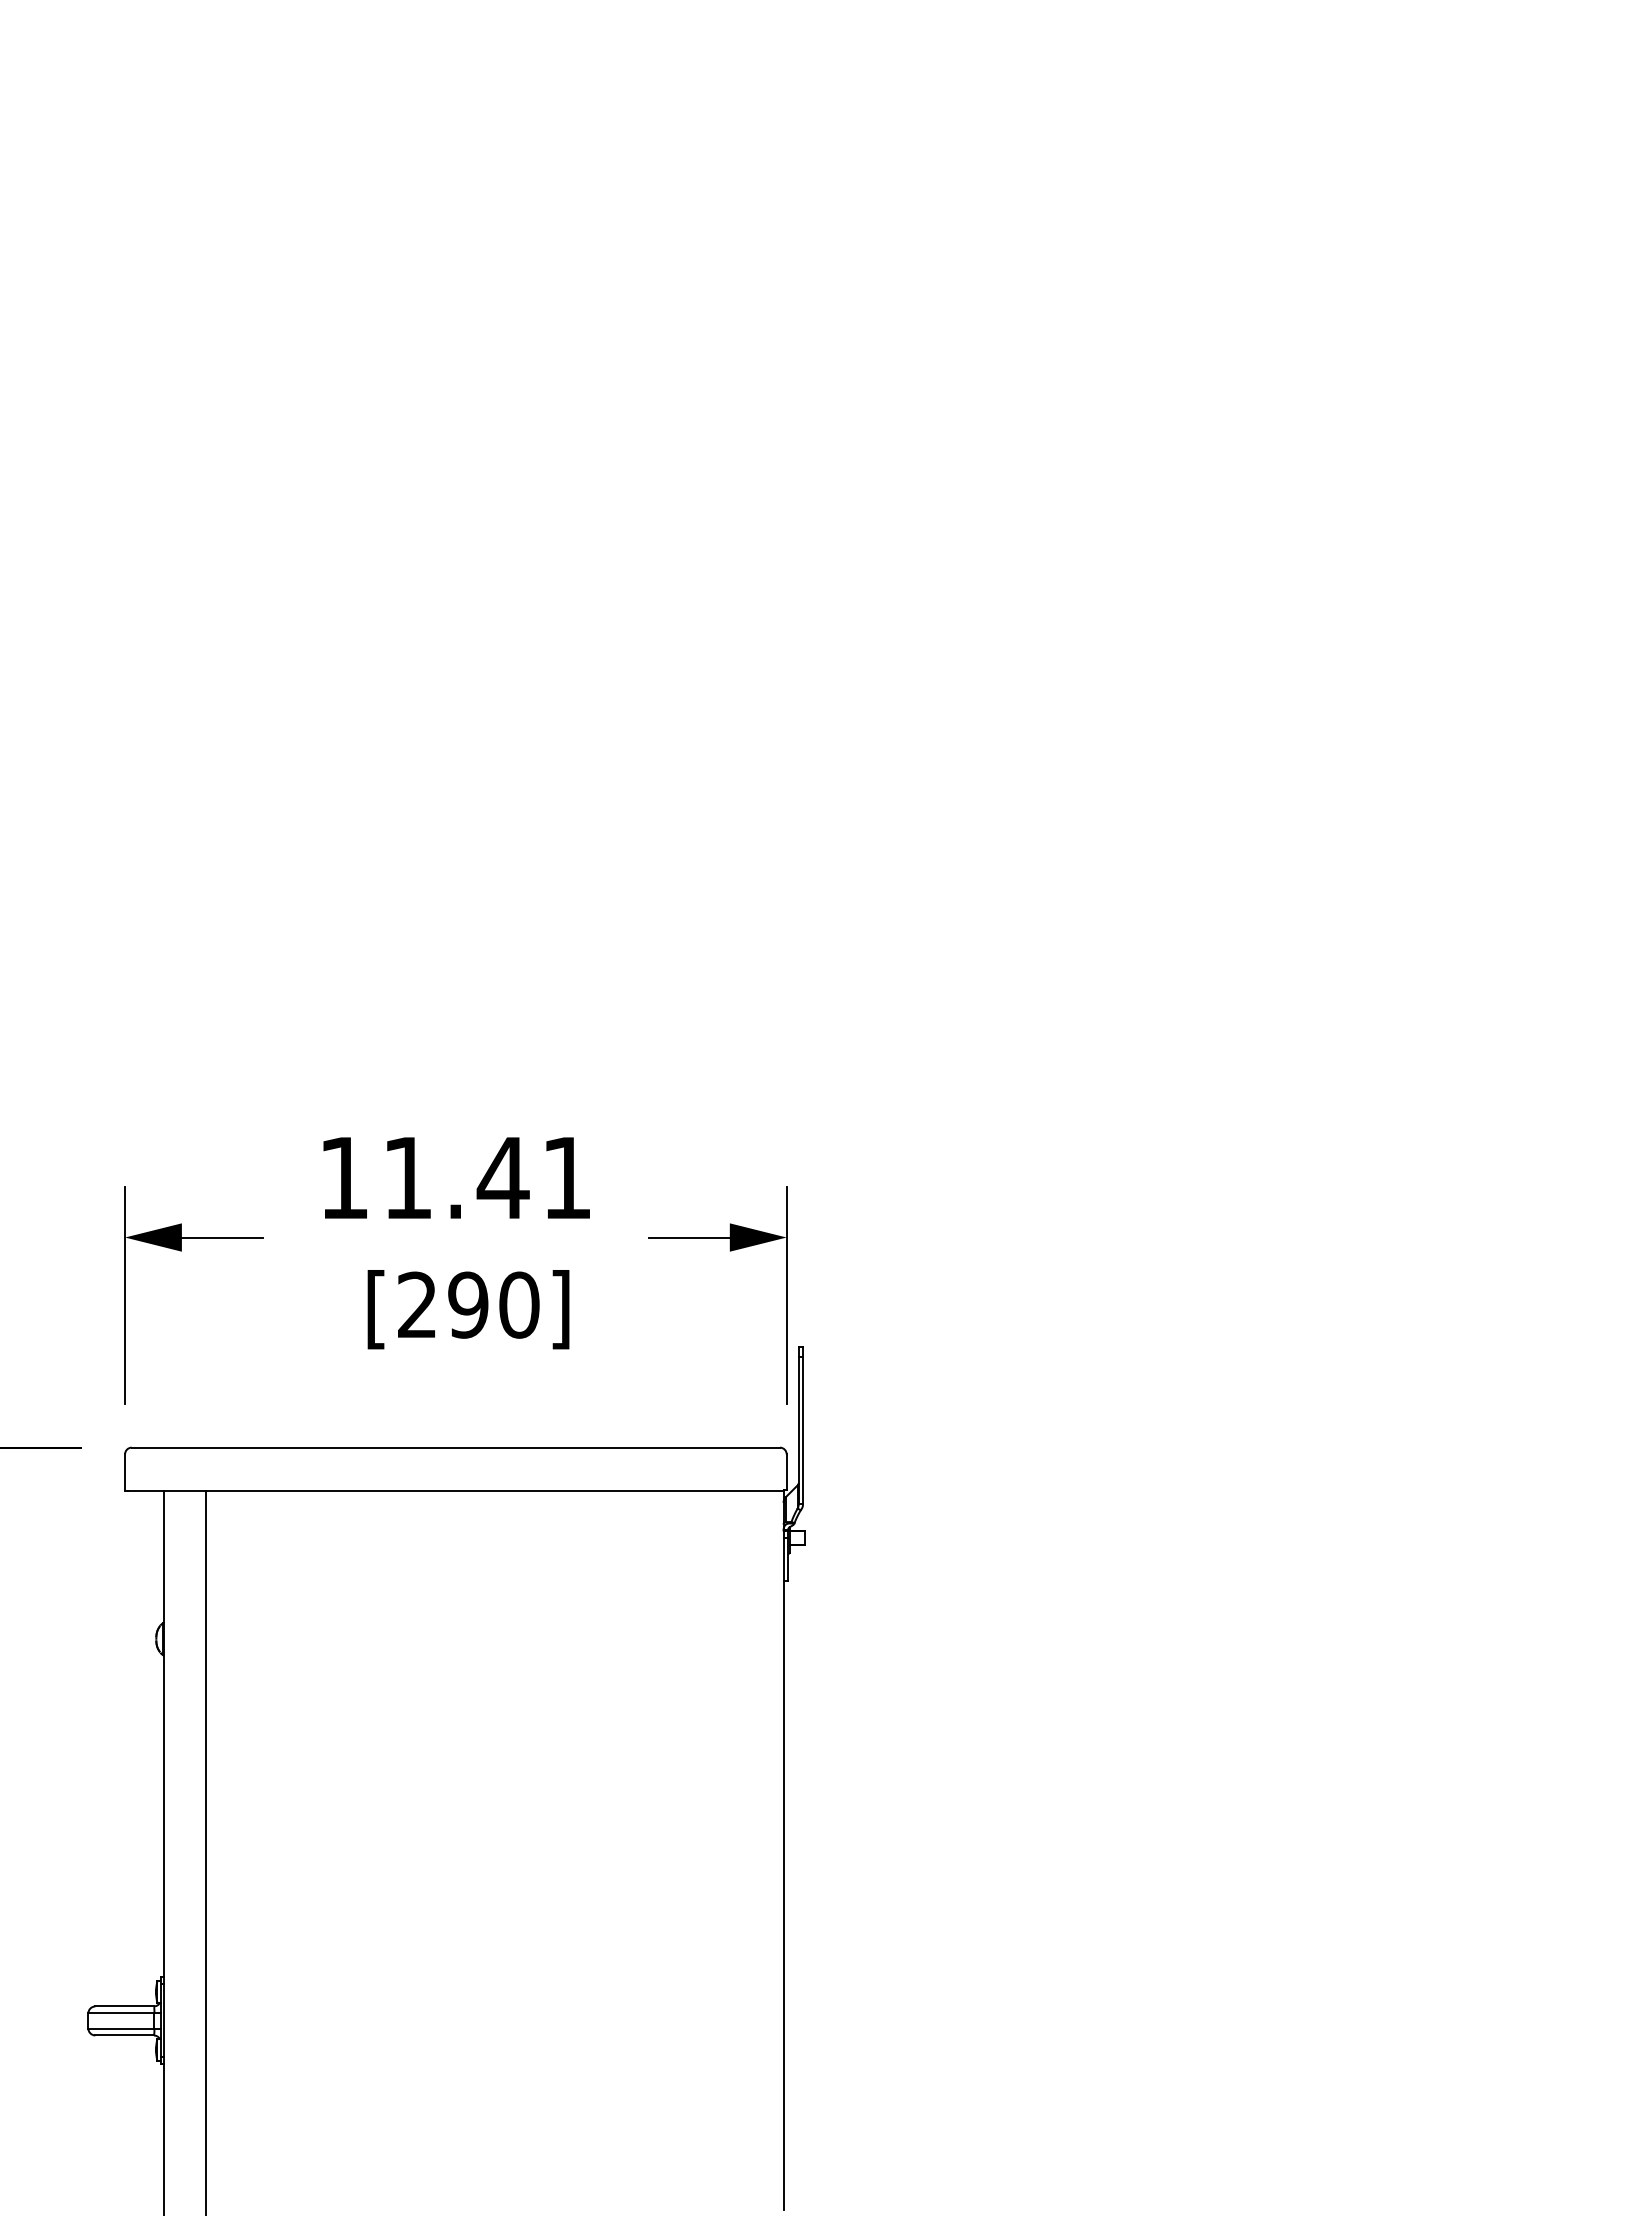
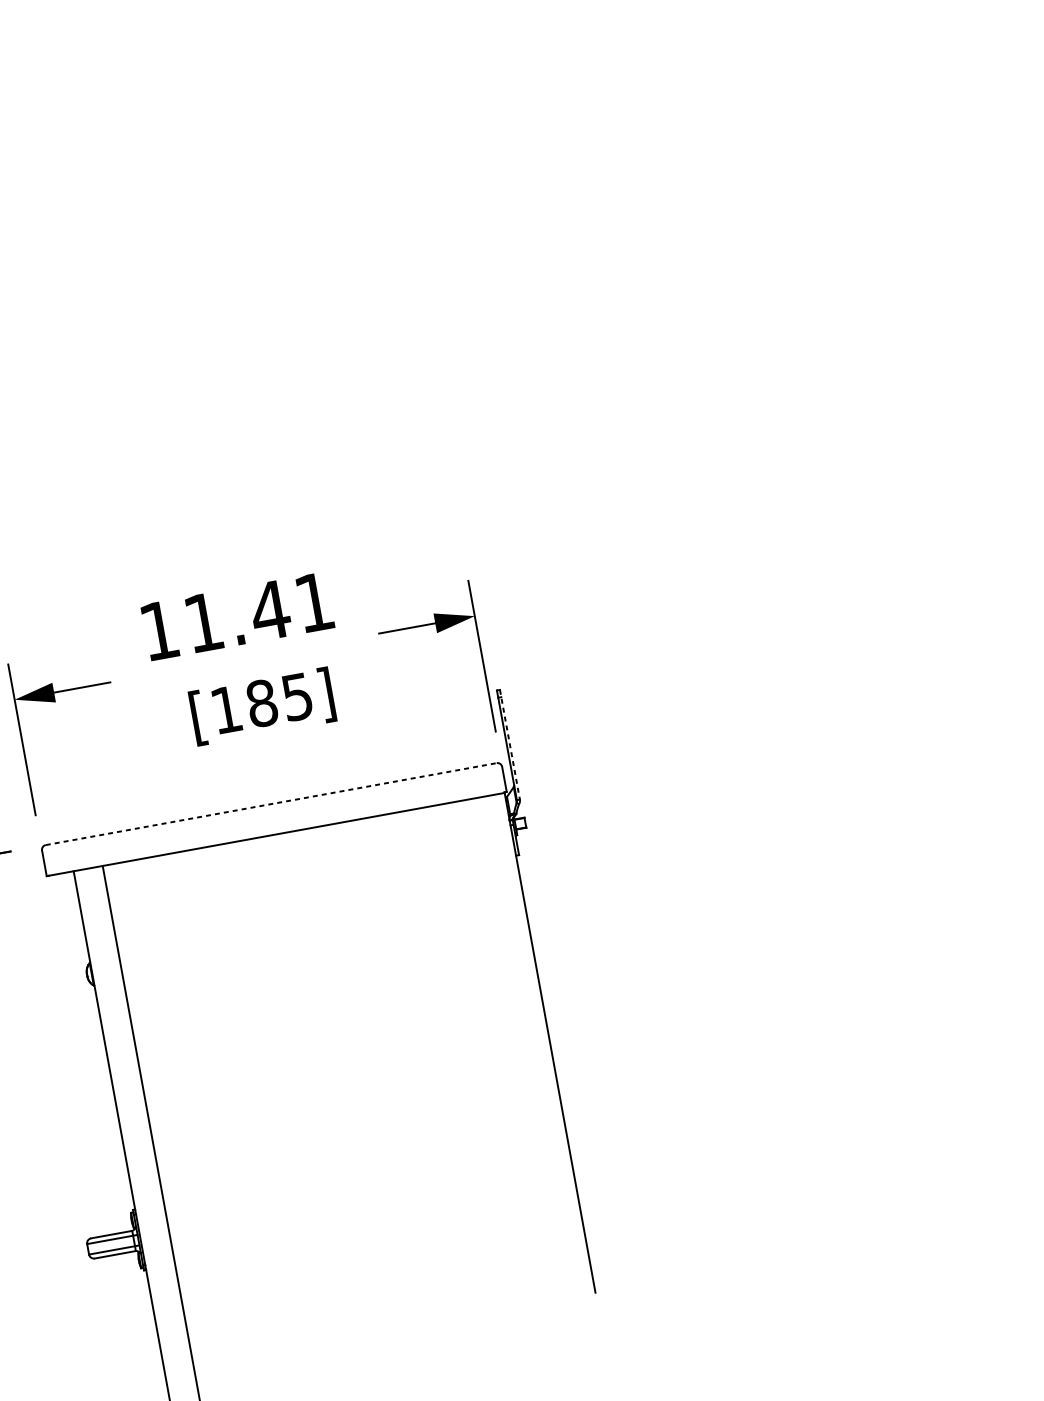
text: (468, 1304) -> (261, 702), [290] -> [185]
line: (803, 1425) -> (510, 744), solid -> dashed
line: (456, 1447) -> (271, 803), solid -> dashed

